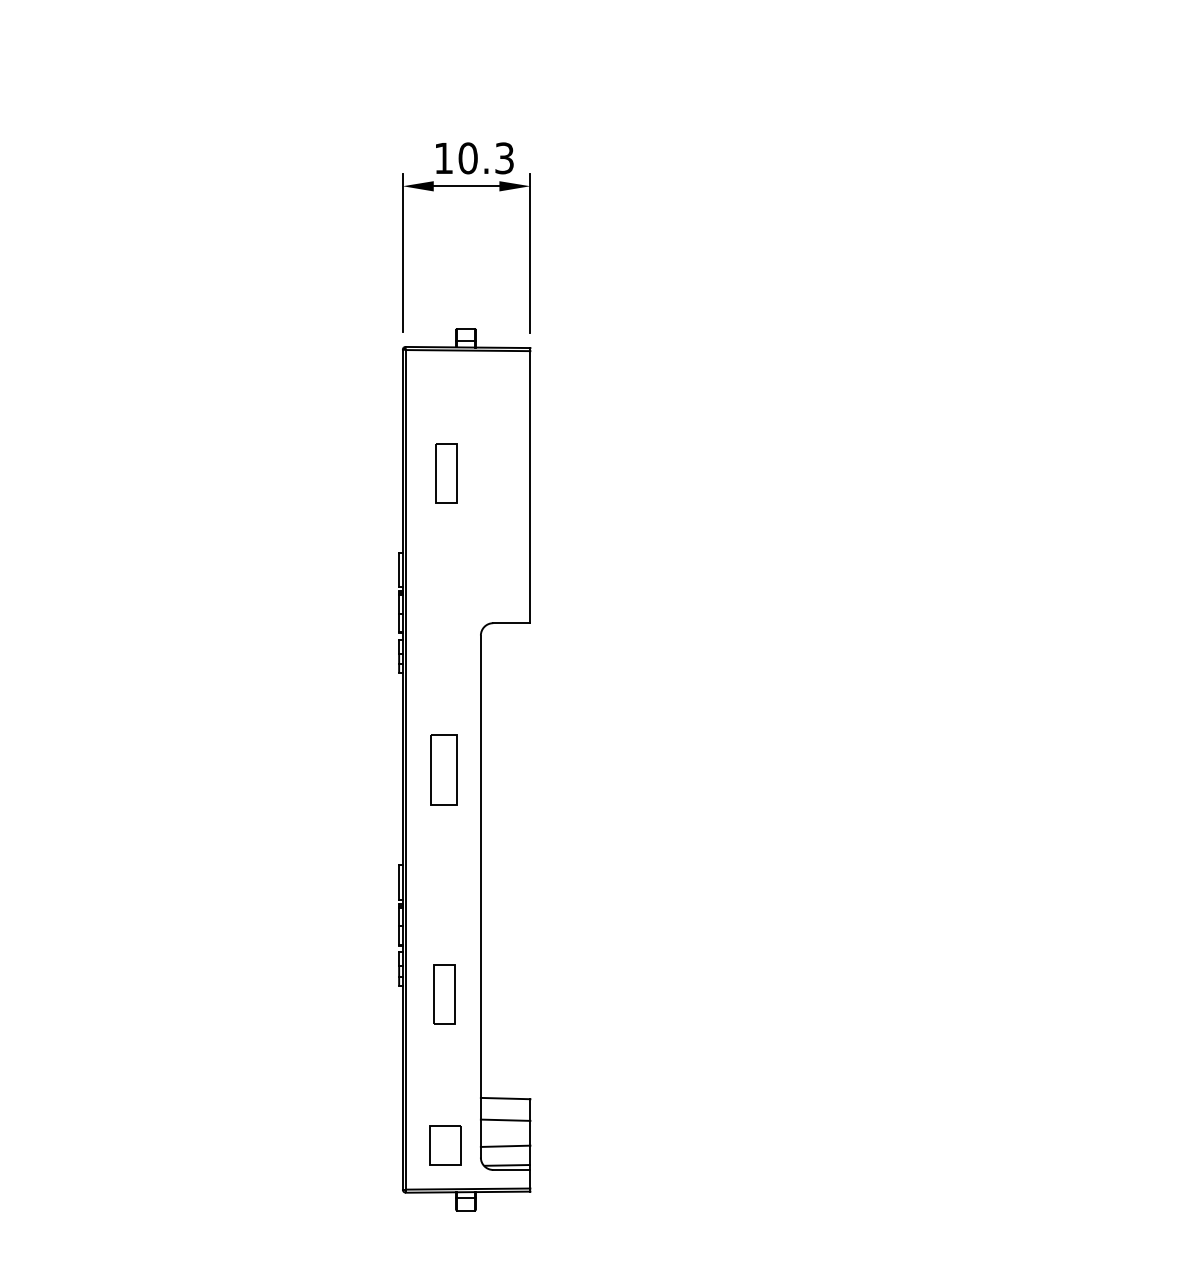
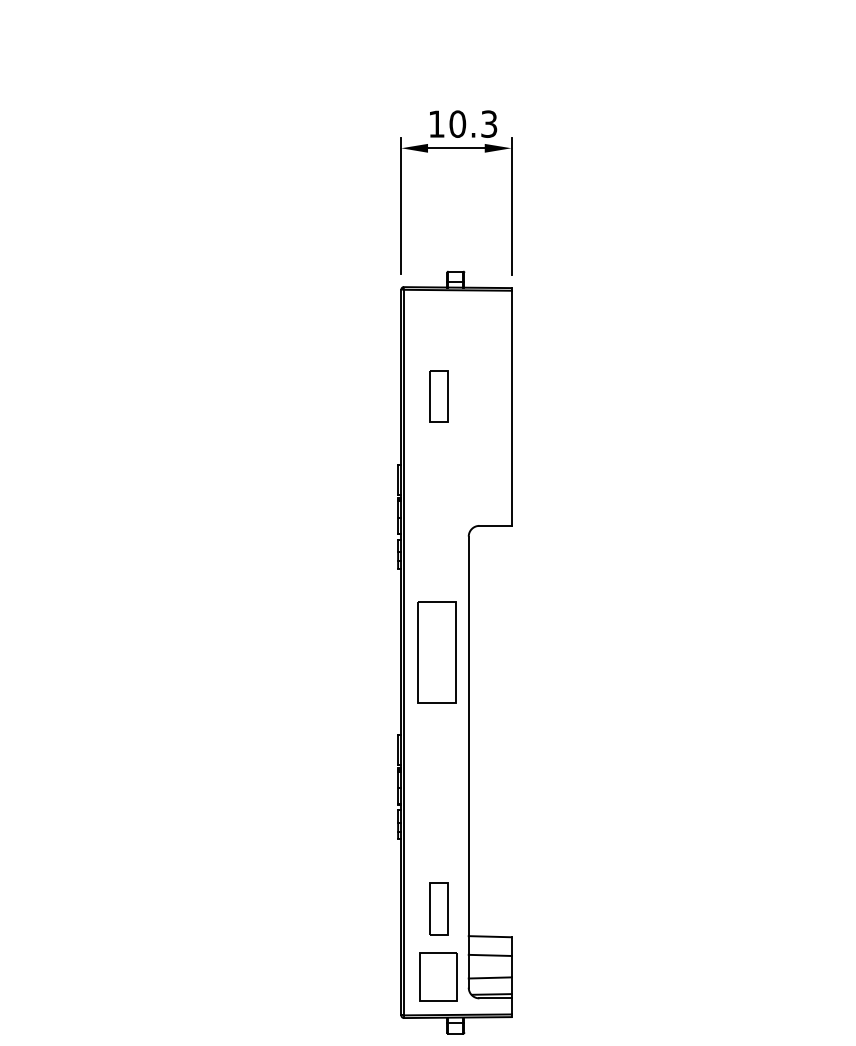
part: (444, 769) -> (437, 652), size x1.67
part: (444, 994) -> (439, 908), moved
part: (445, 1144) -> (438, 976), size x1.43

